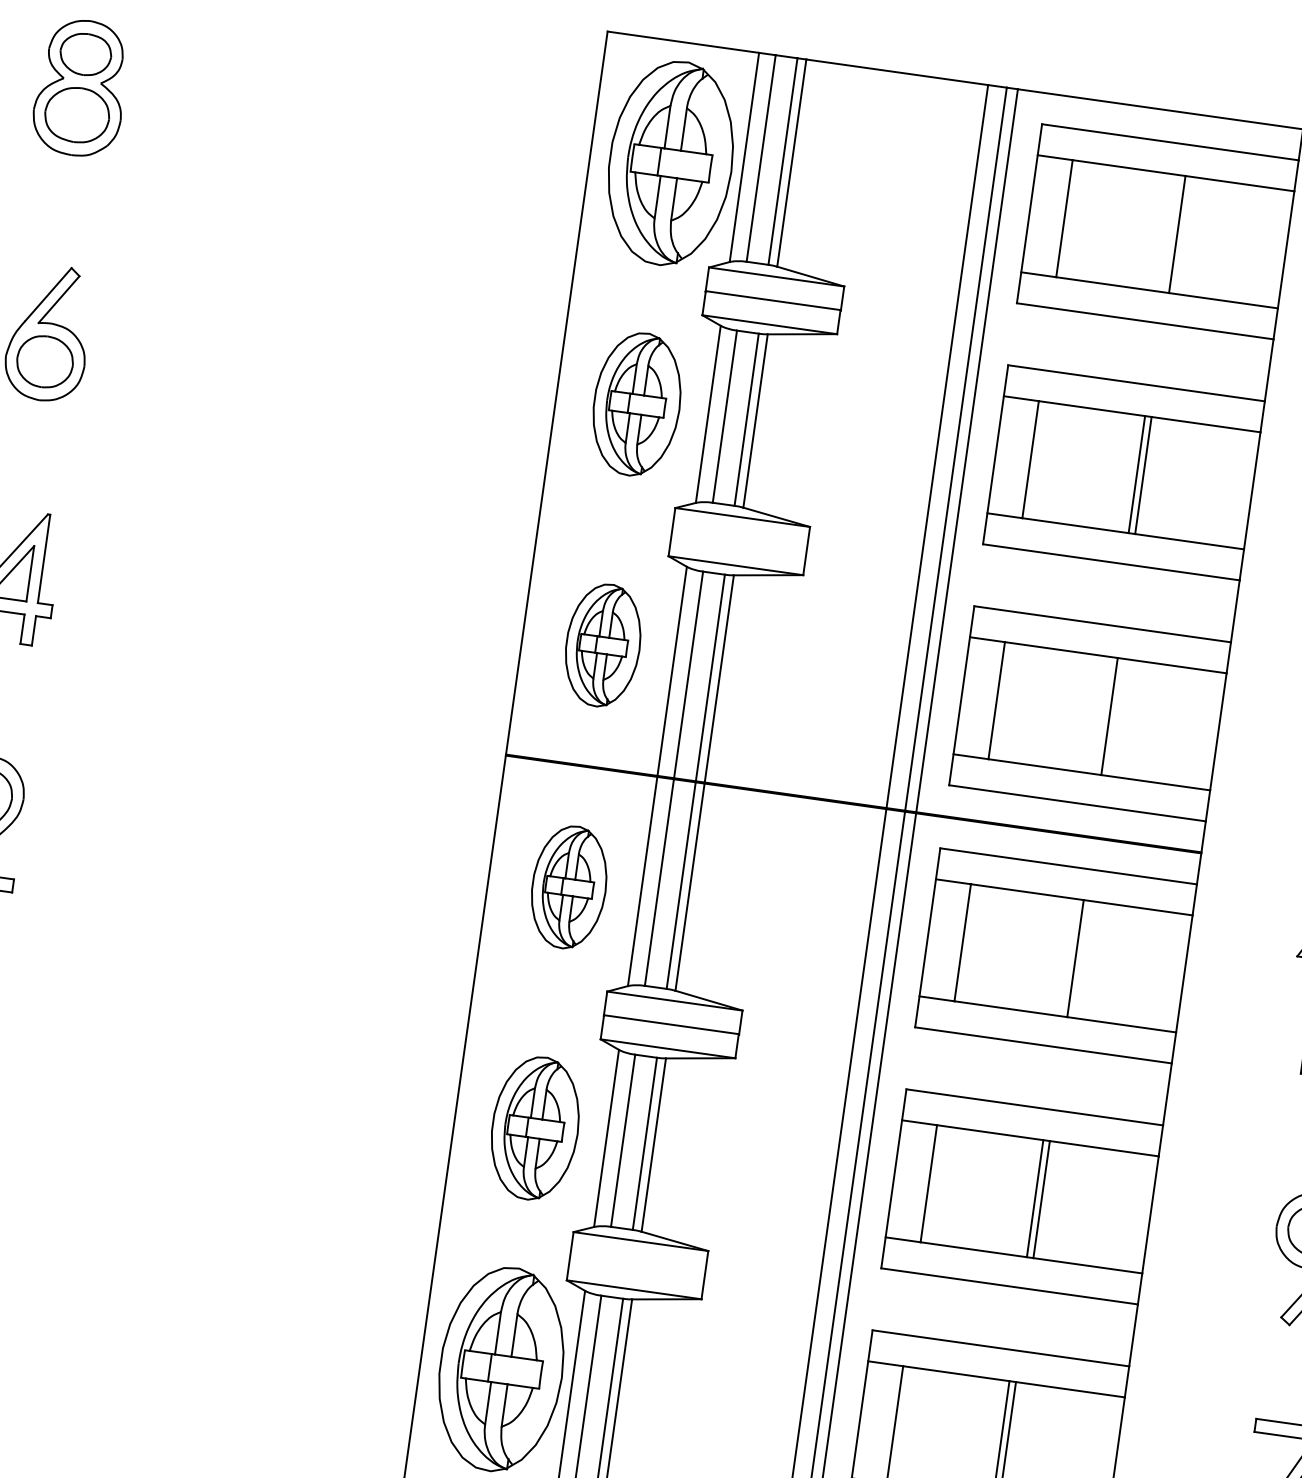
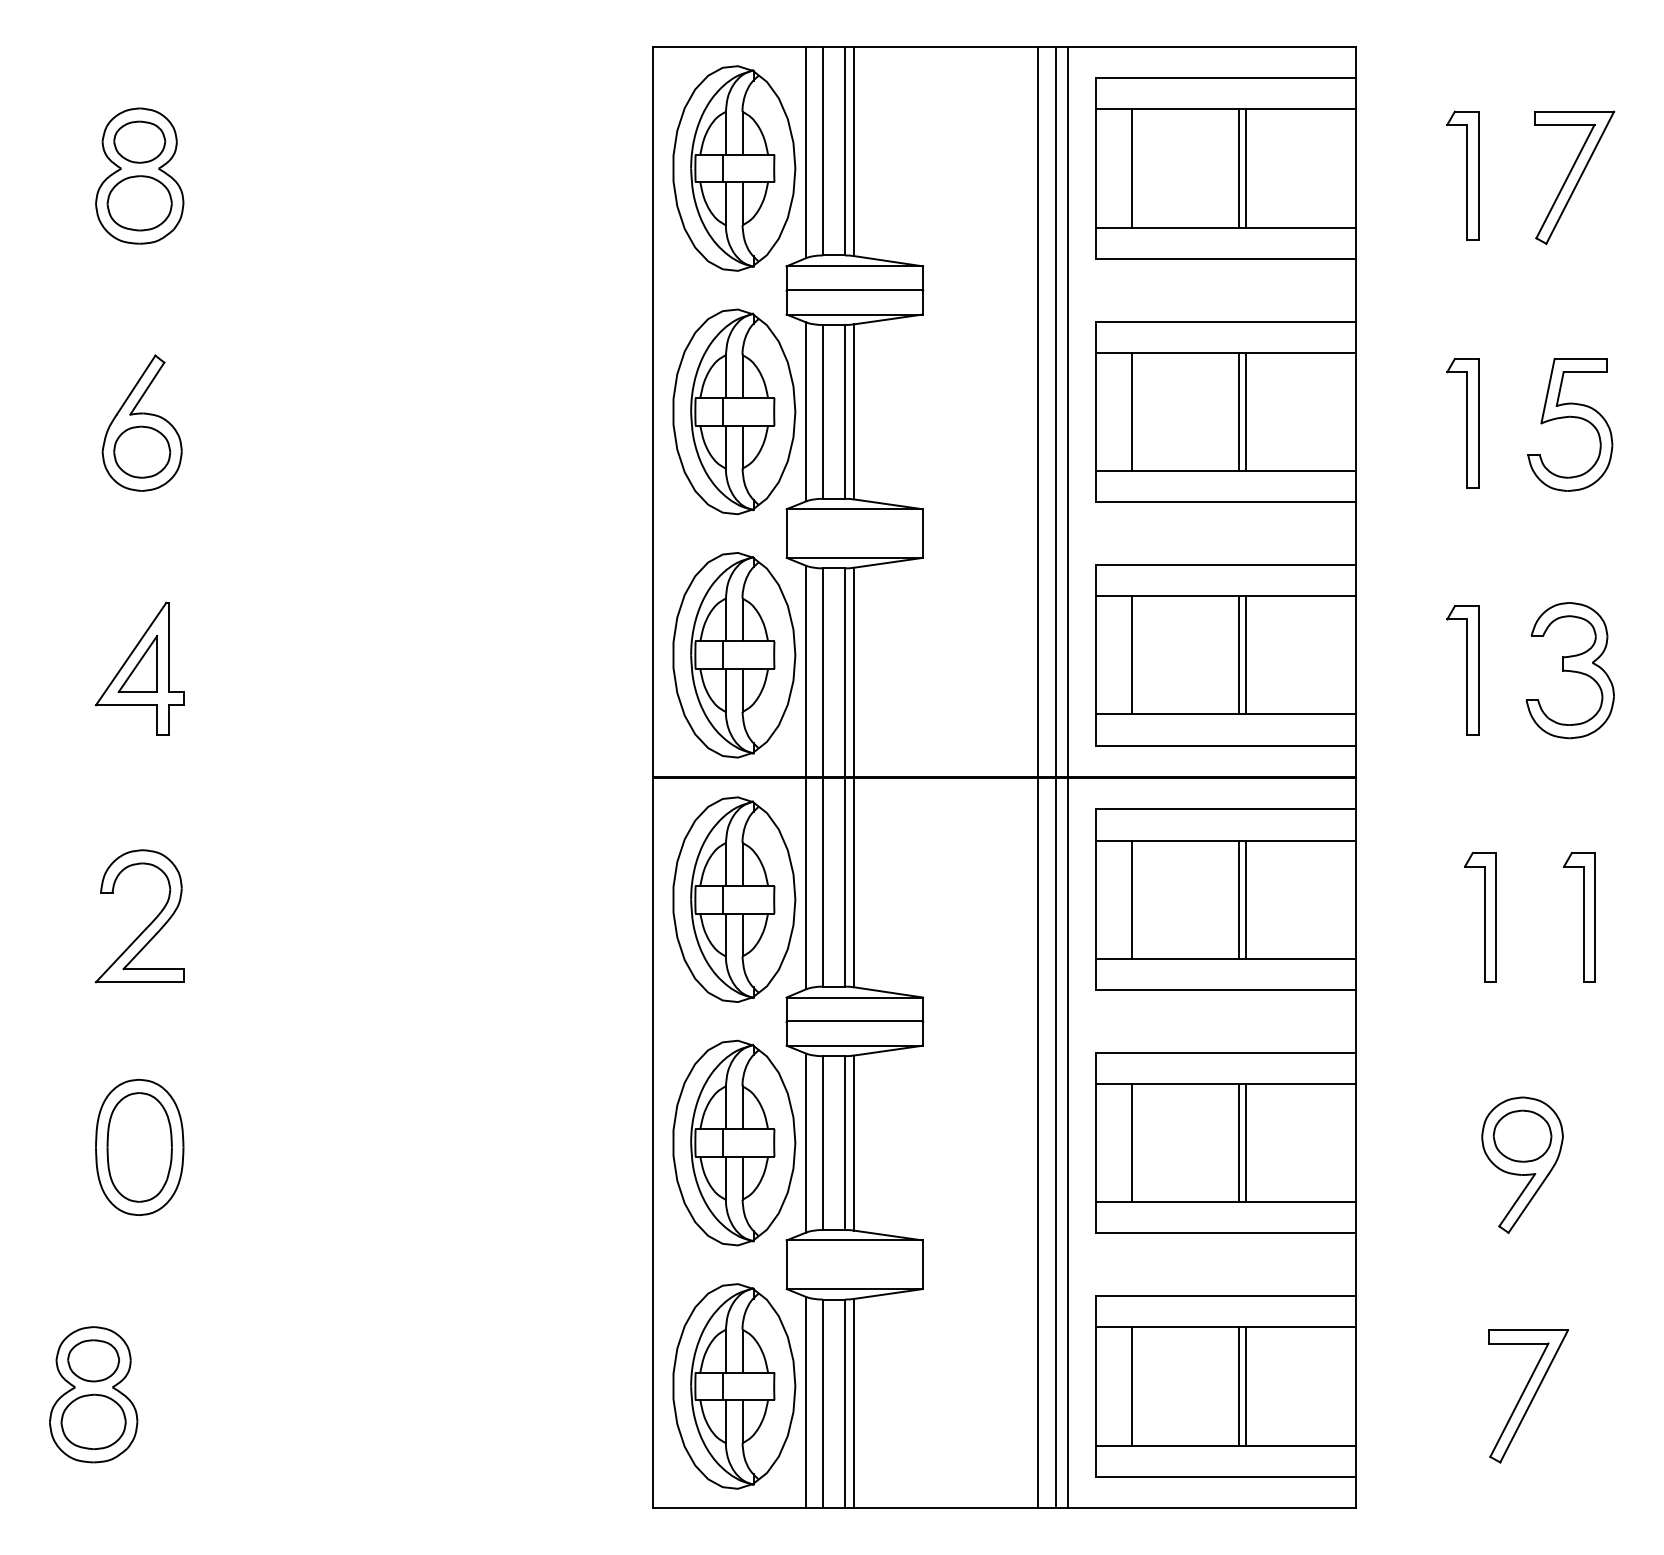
line: (1171, 233) -> (1239, 168), added
part: (637, 403) -> (734, 411), size x1.43
part: (603, 645) -> (734, 655), size x1.67
line: (1103, 715) -> (1239, 655), added
part: (569, 887) -> (734, 899), size x1.67
line: (1069, 957) -> (1239, 899), added
part: (535, 1127) -> (734, 1142), size x1.43

